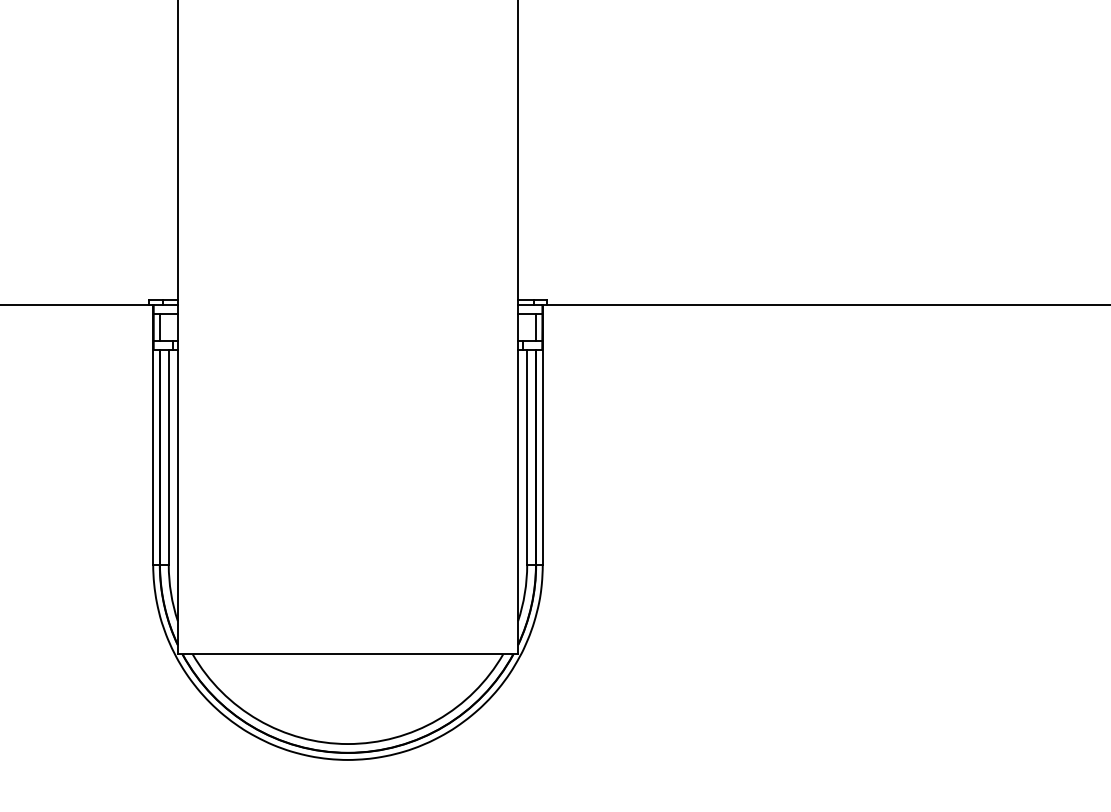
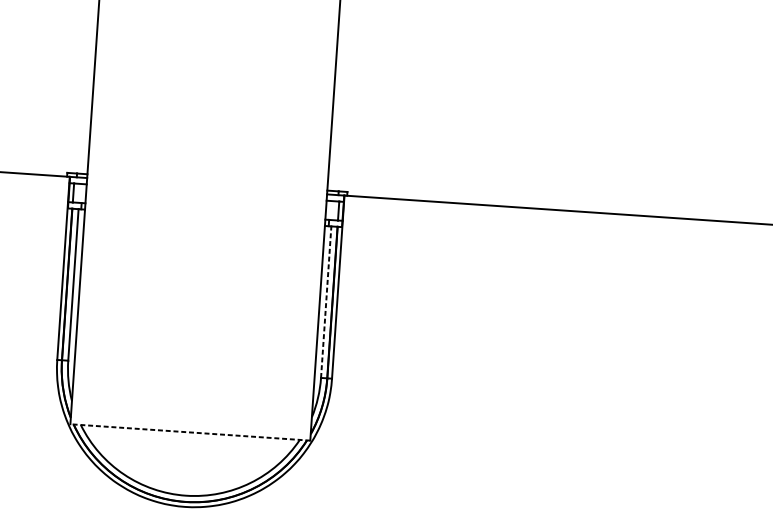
line: (527, 456) -> (326, 301), solid -> dashed
line: (347, 654) -> (190, 432), solid -> dashed

